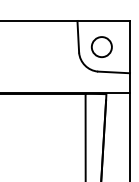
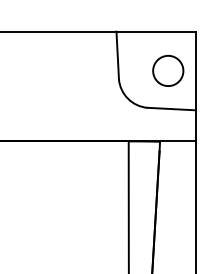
circle: (101, 47) -> (167, 71), moved

